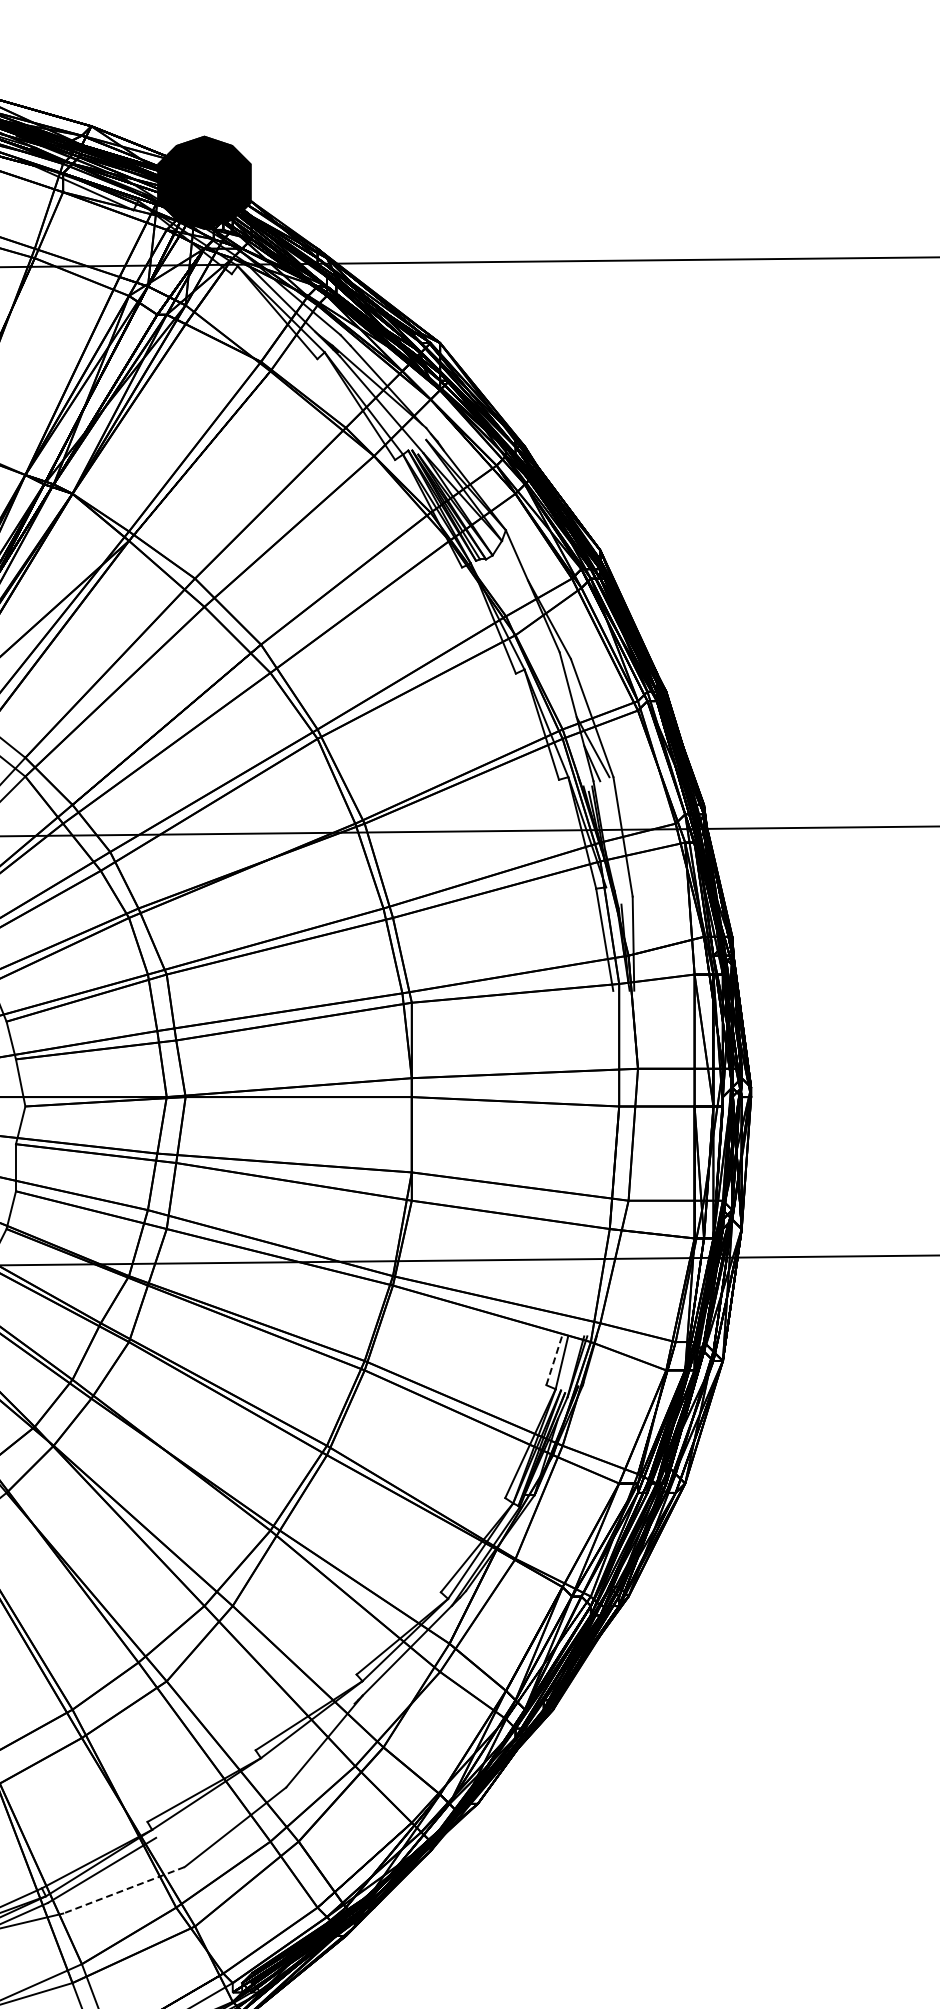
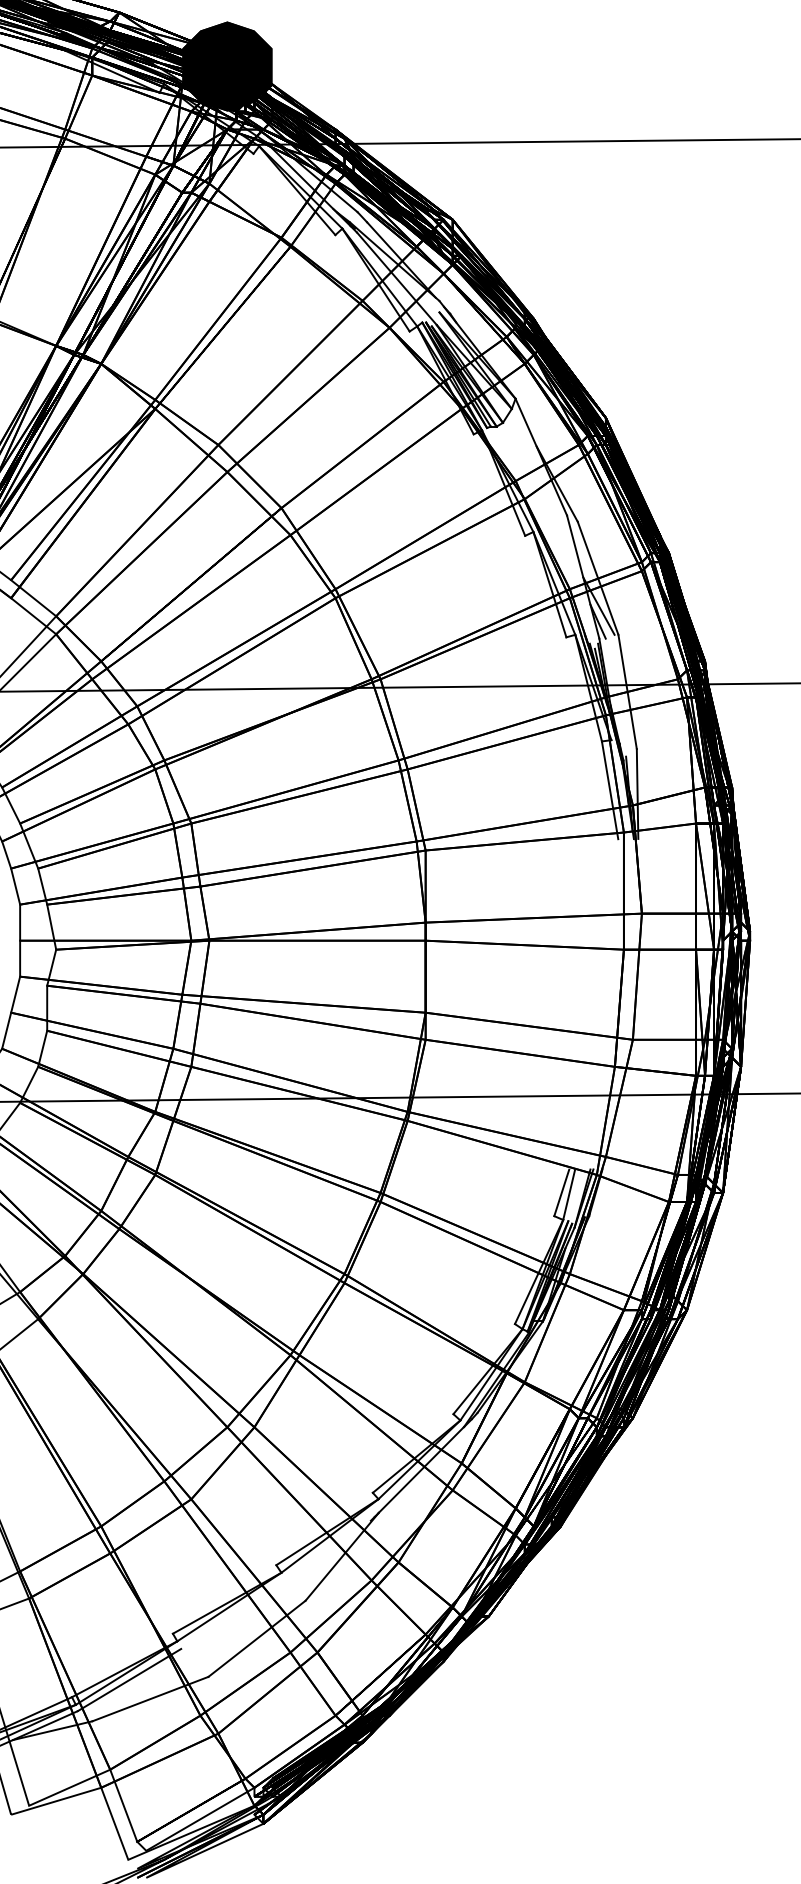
line: (554, 1360) -> (562, 1192), dashed -> solid
line: (123, 1890) -> (149, 1699), dashed -> solid

